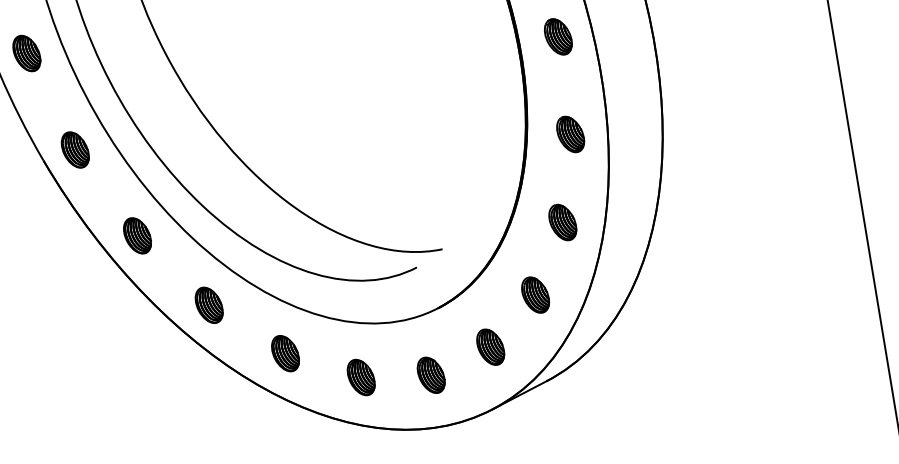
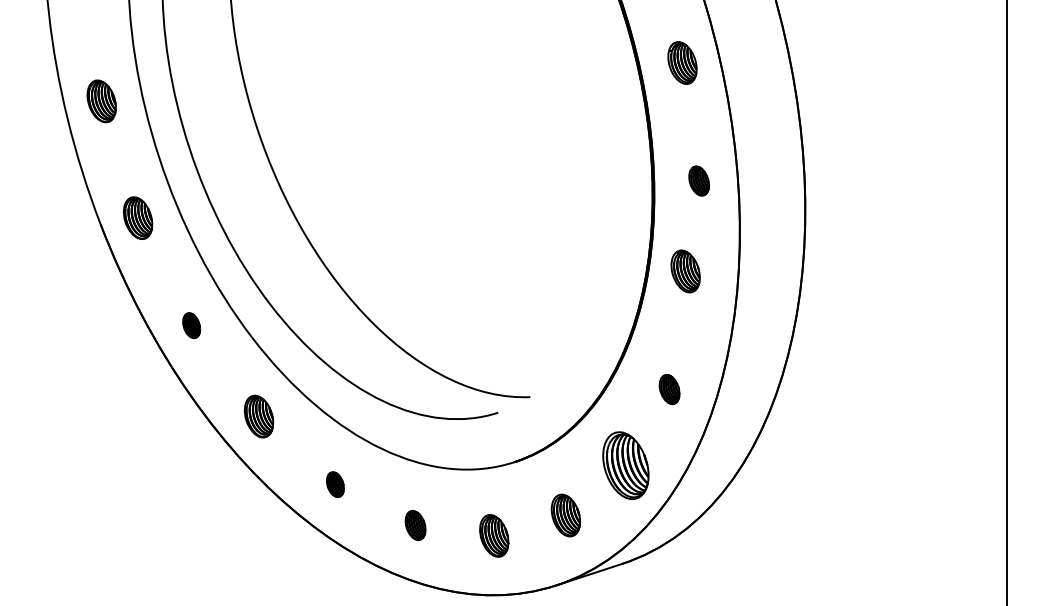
part: (558, 36) -> (699, 180), size x0.7
part: (570, 134) -> (685, 271), moved
part: (562, 222) -> (669, 389), size x0.7
part: (137, 235) -> (191, 325), size x0.6
part: (535, 295) -> (625, 465), size x1.6
part: (285, 353) -> (335, 484), size x0.6
part: (361, 377) -> (415, 525), size x0.7

